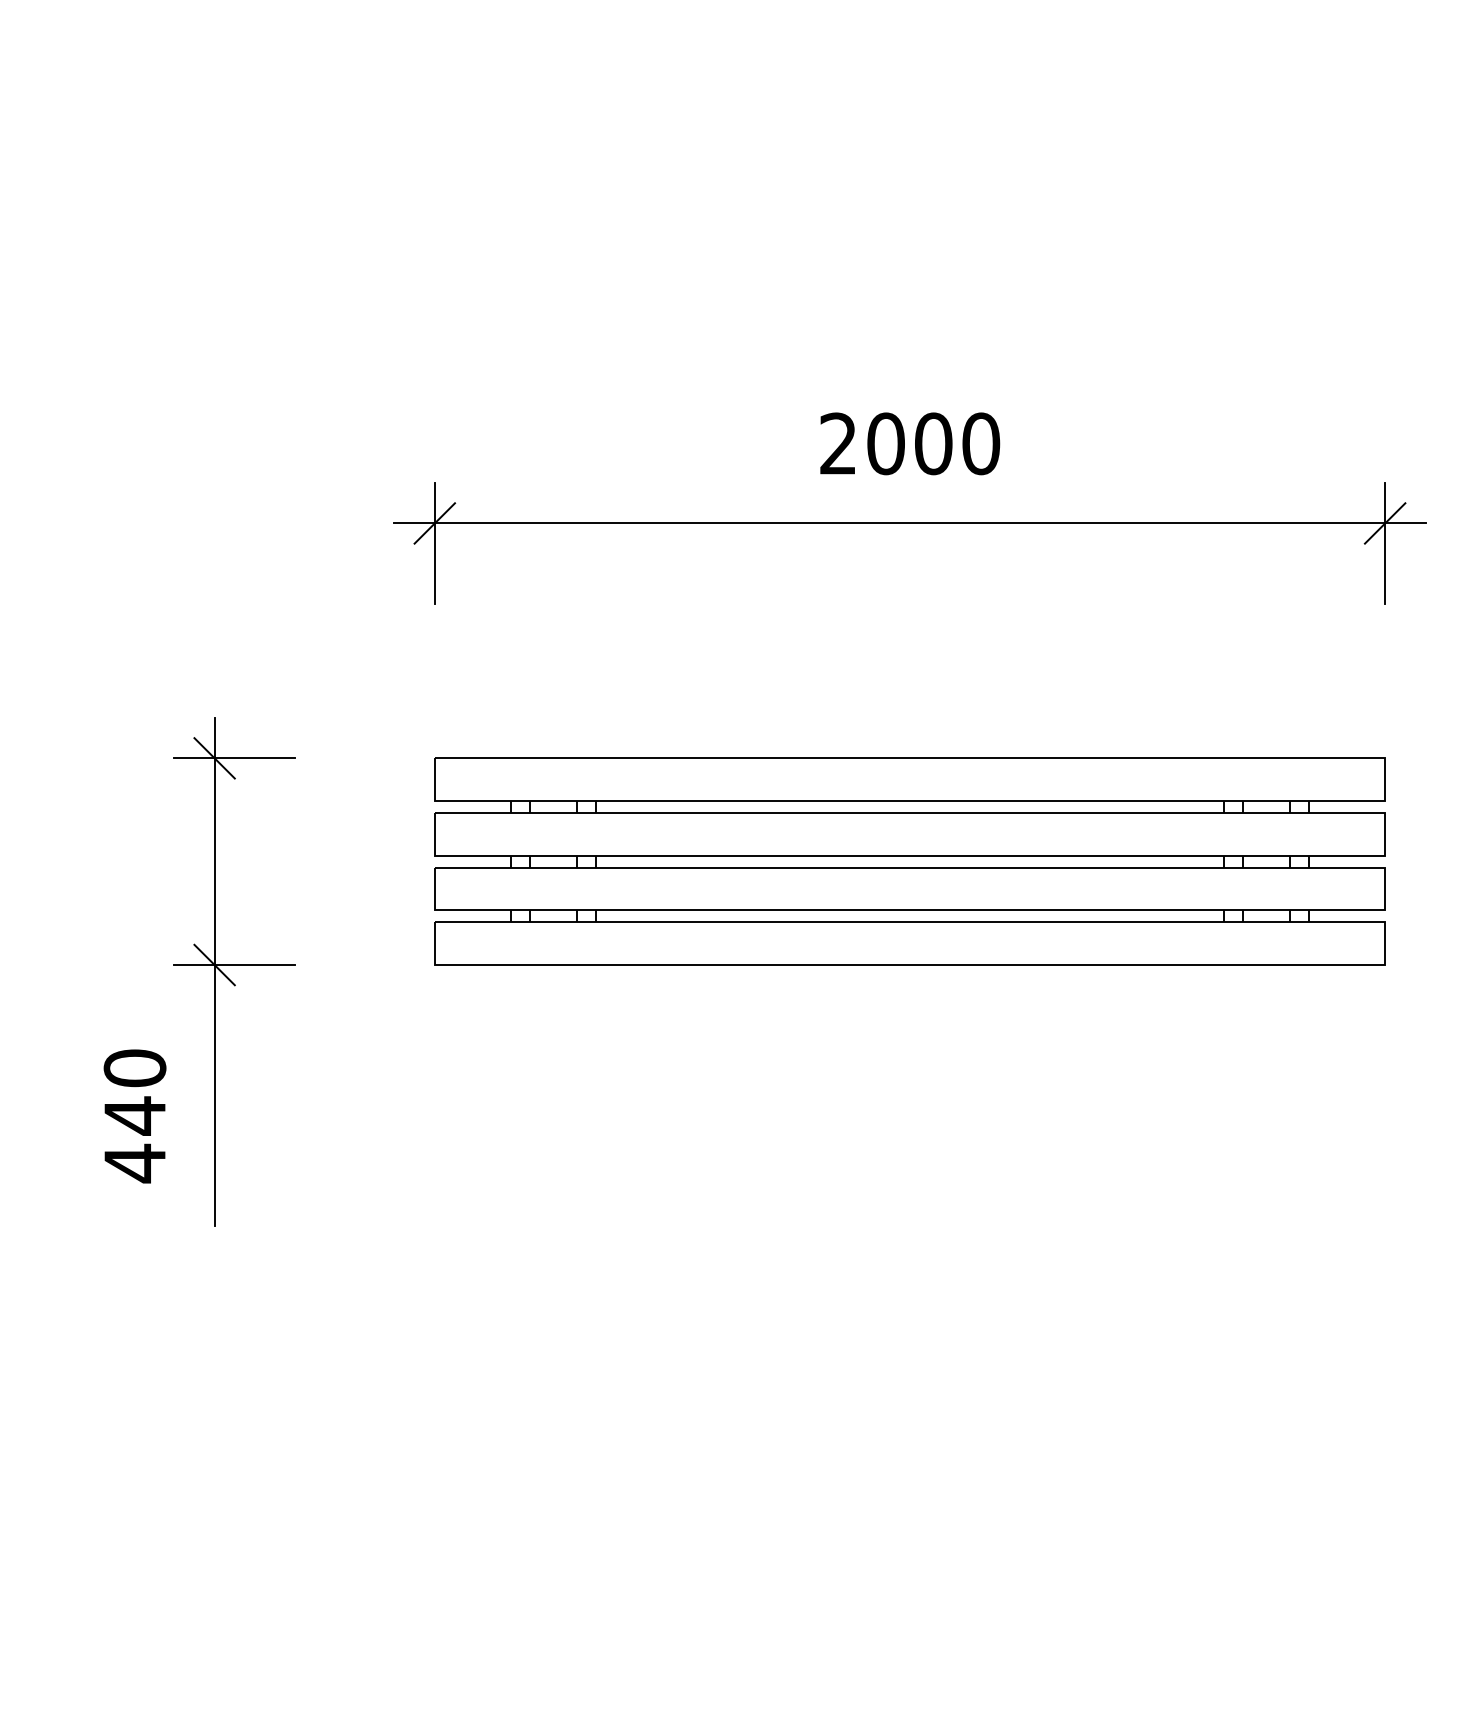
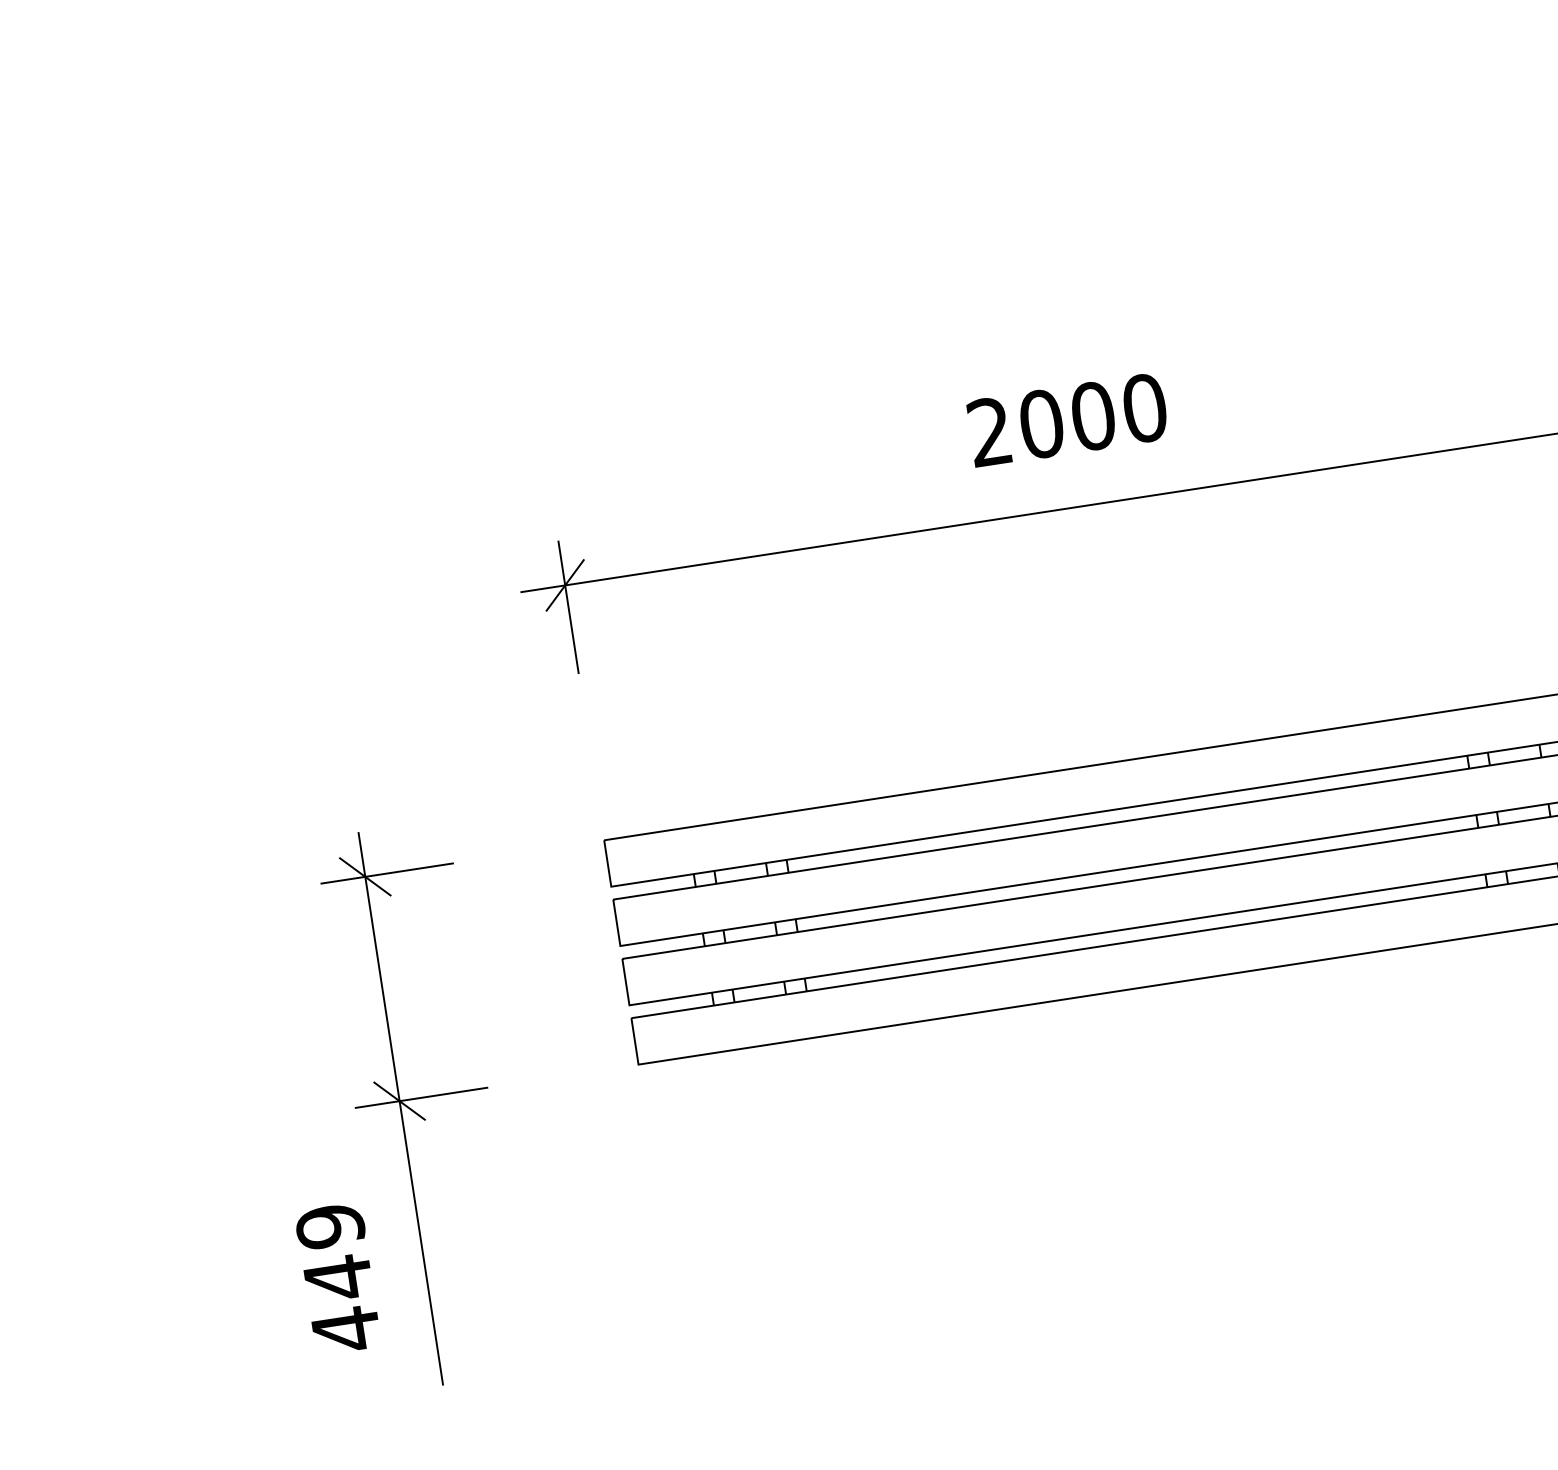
text: (134, 1068) -> (329, 1226), 440 -> 449

